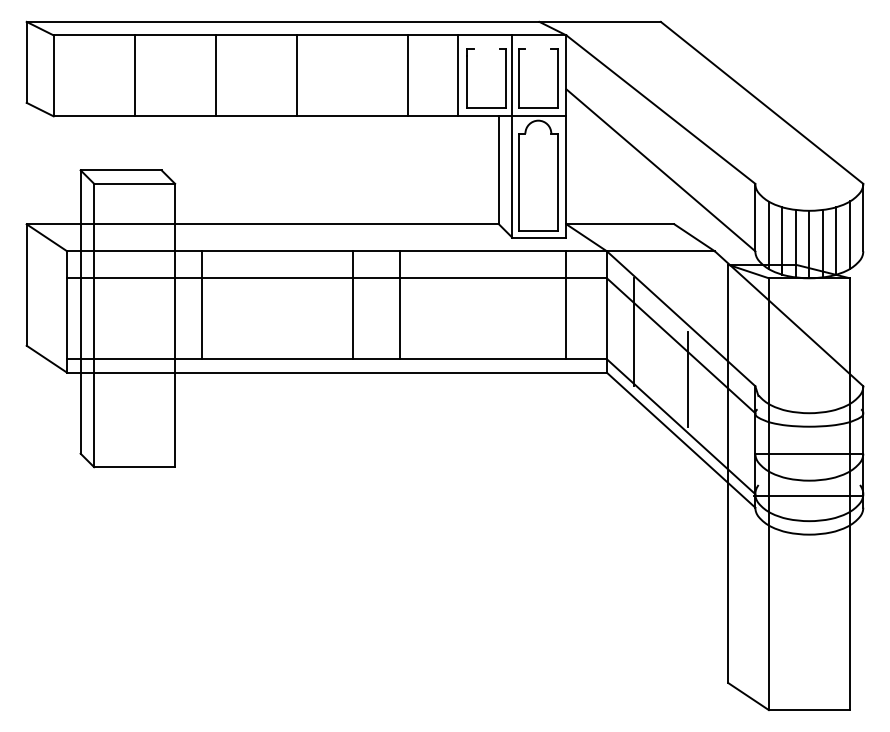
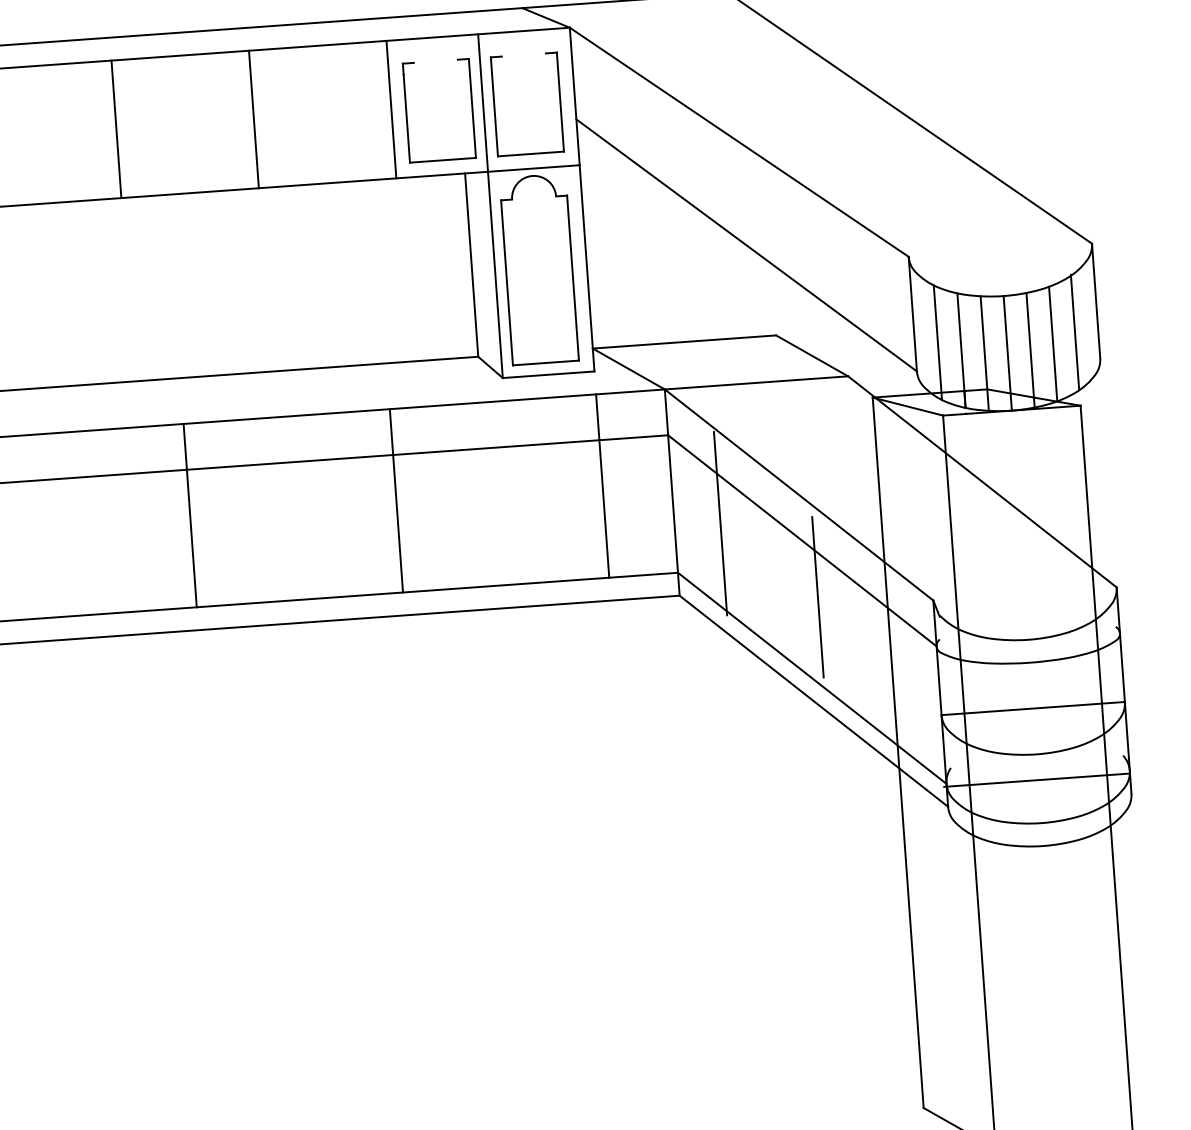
line: (407, 75) -> (253, 118), moved
line: (352, 305) -> (190, 516), moved
line: (399, 305) -> (395, 501), moved

